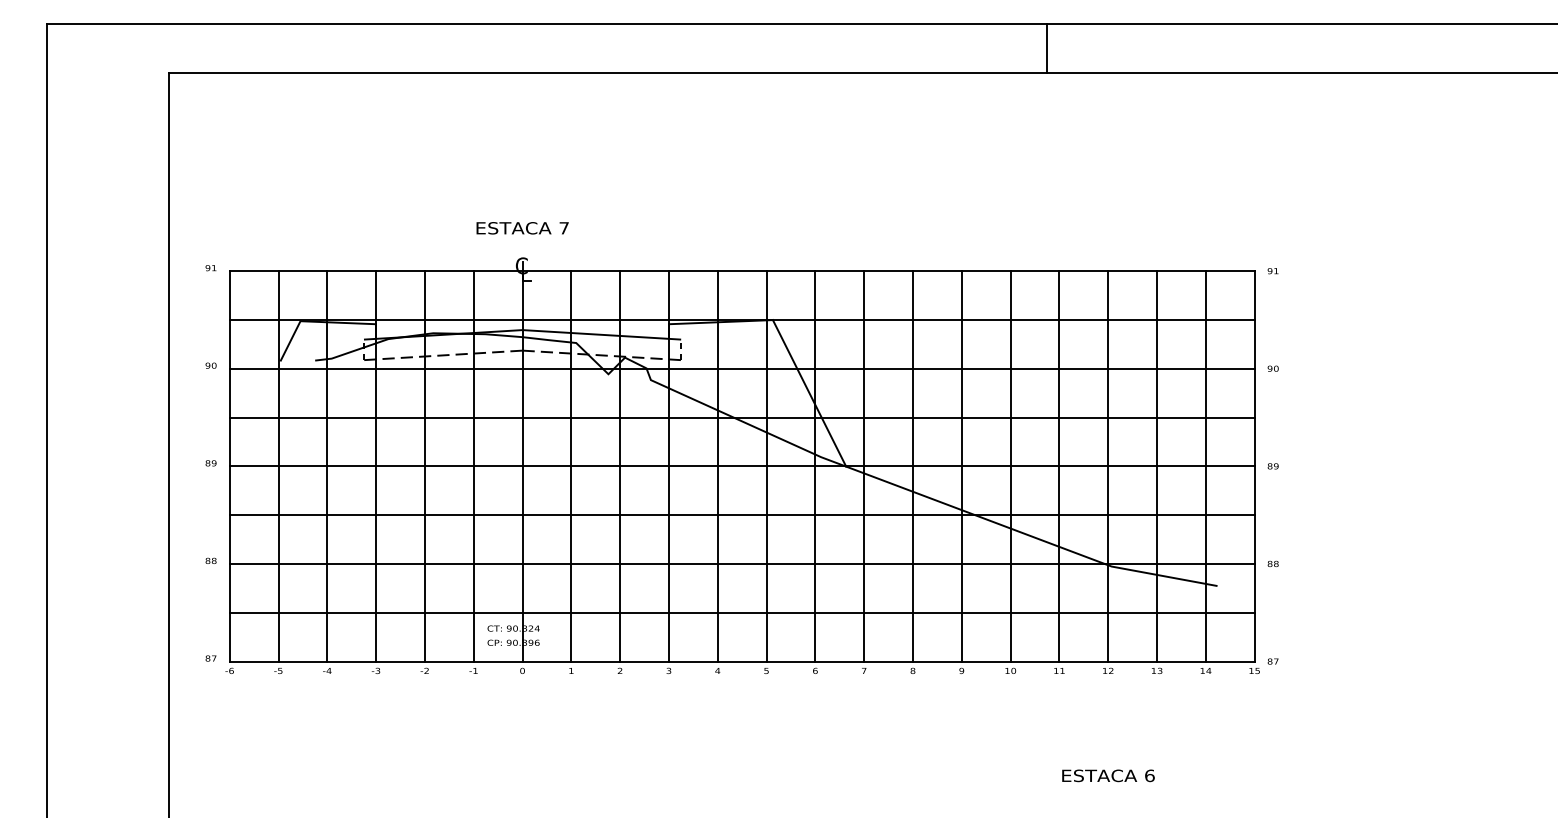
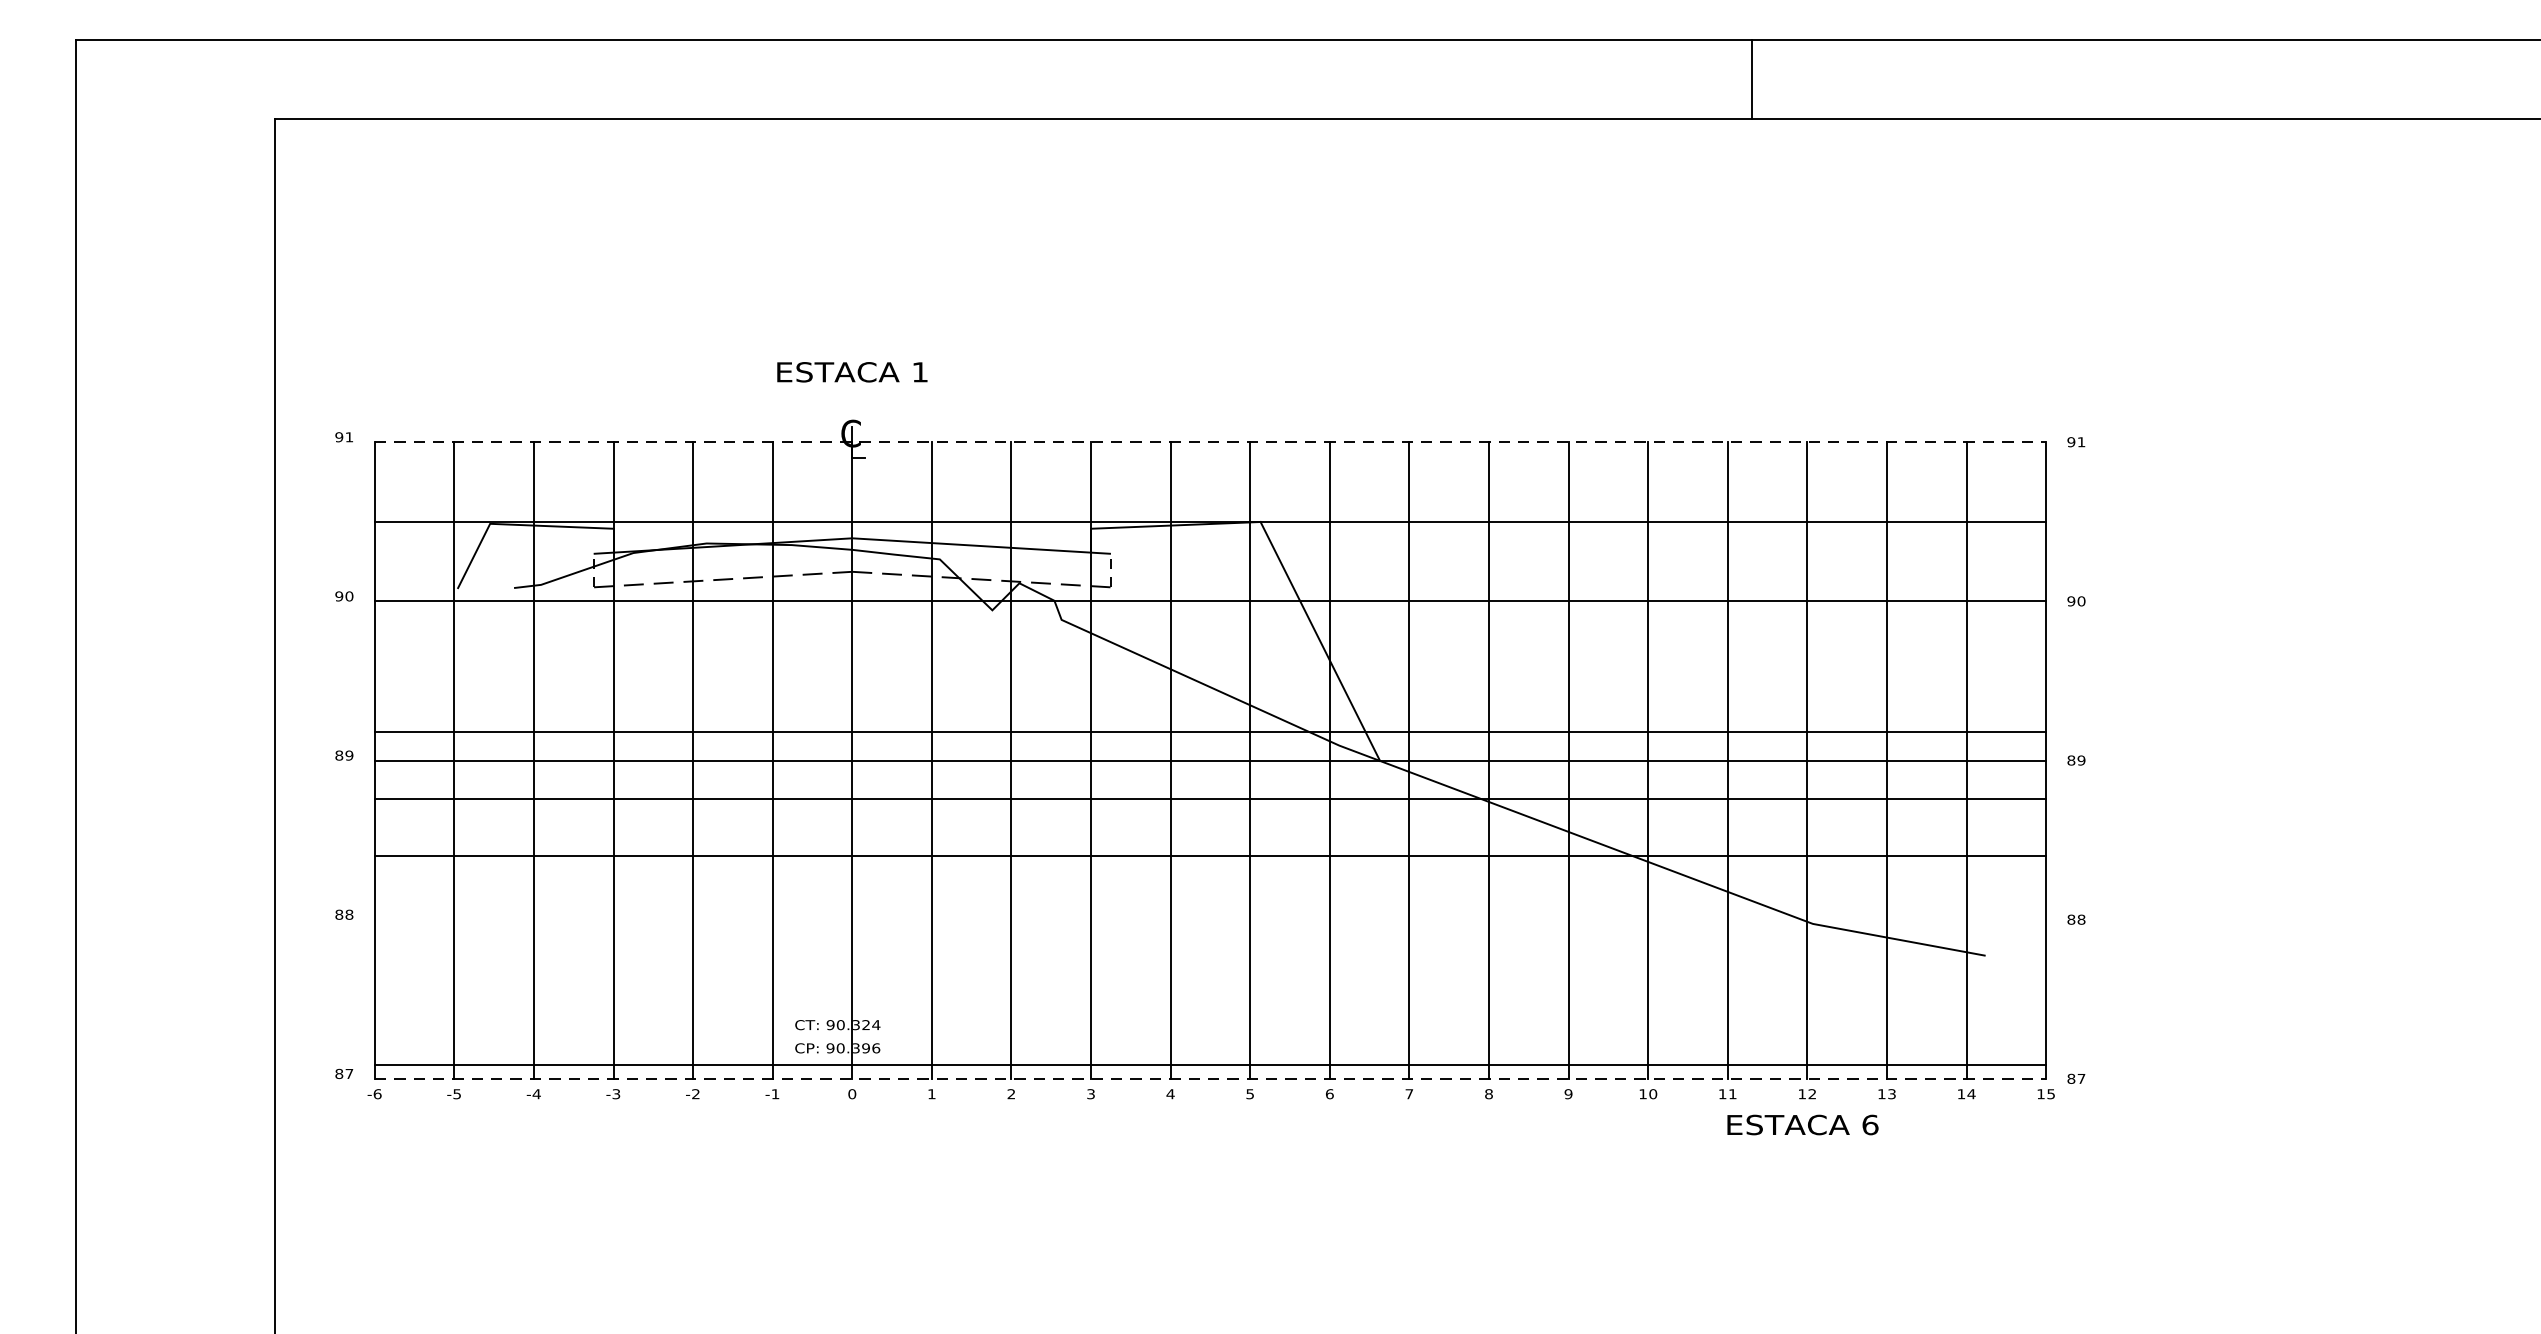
line: (1047, 48) -> (1752, 79), moved
text: (563, 228) -> (919, 372), 7 -> 1
line: (742, 271) -> (1210, 442), solid -> dashed
line: (741, 417) -> (1209, 731), moved
line: (741, 515) -> (1209, 799), moved
line: (741, 564) -> (1209, 856), moved
line: (741, 612) -> (1209, 1064), moved
line: (742, 661) -> (1210, 1078), solid -> dashed
text: (1108, 775) -> (1802, 1124), moved

